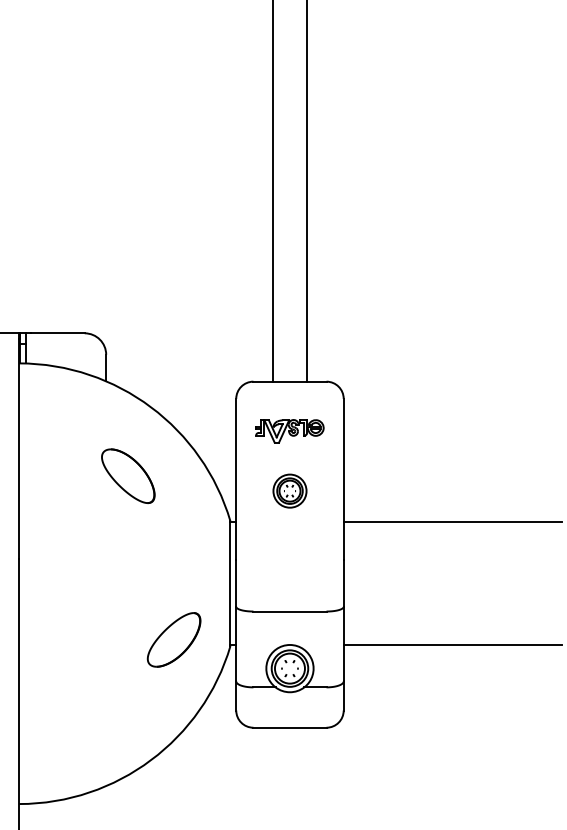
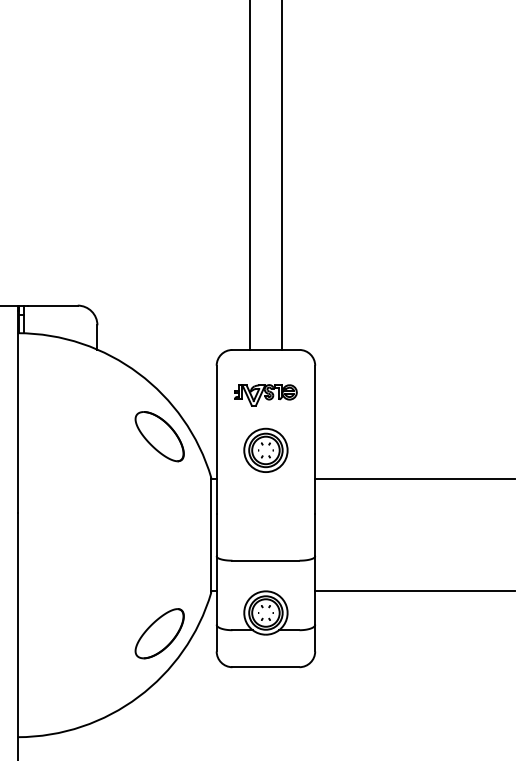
part: (128, 476) -> (159, 436), moved
part: (289, 490) -> (265, 449), size x1.43
part: (173, 639) -> (159, 633), moved

